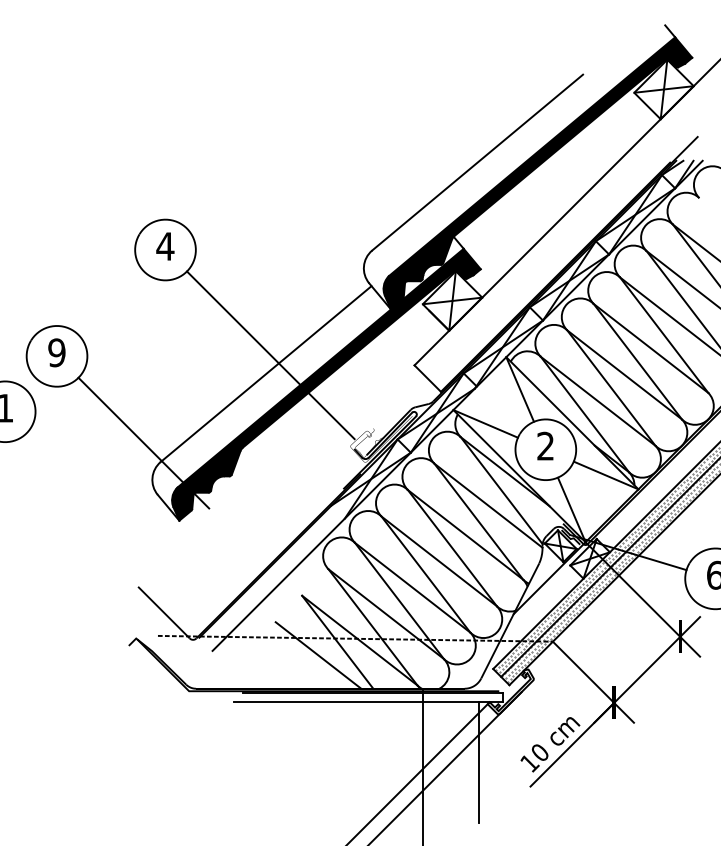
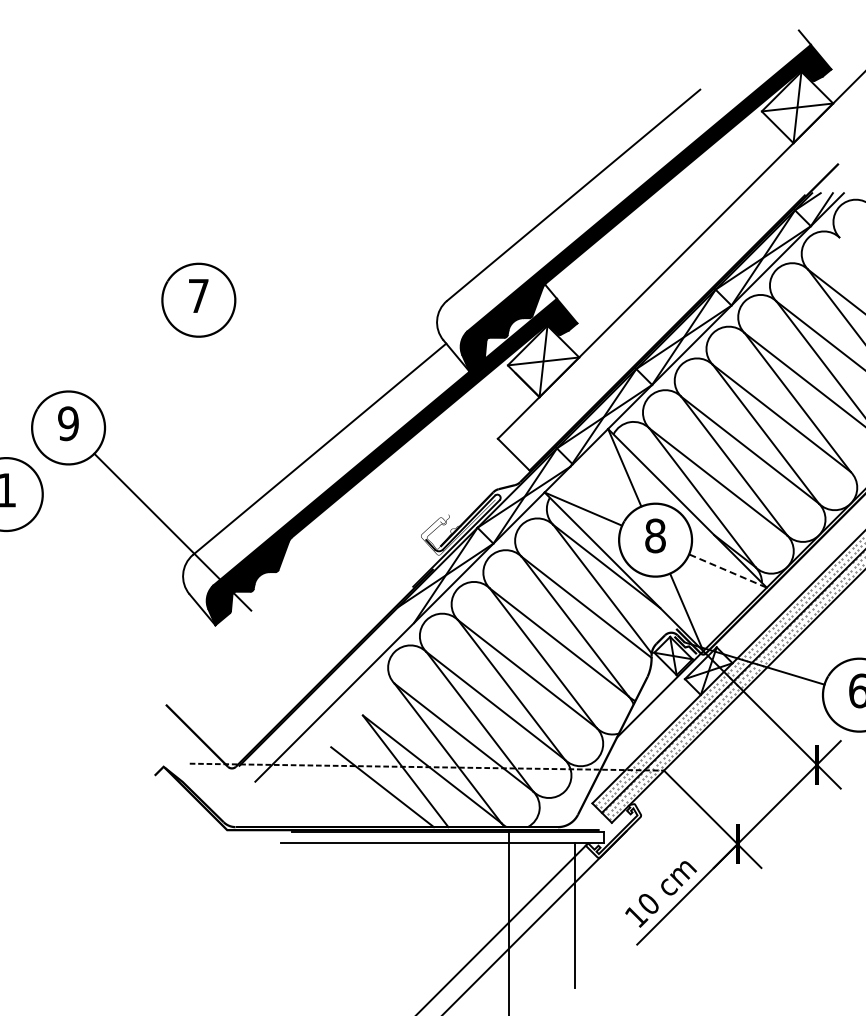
text: (165, 246) -> (198, 295), 4 -> 7
line: (270, 355) -> (324, 426), removed
text: (545, 445) -> (655, 535), 2 -> 8
line: (606, 475) -> (728, 571), solid -> dashed

